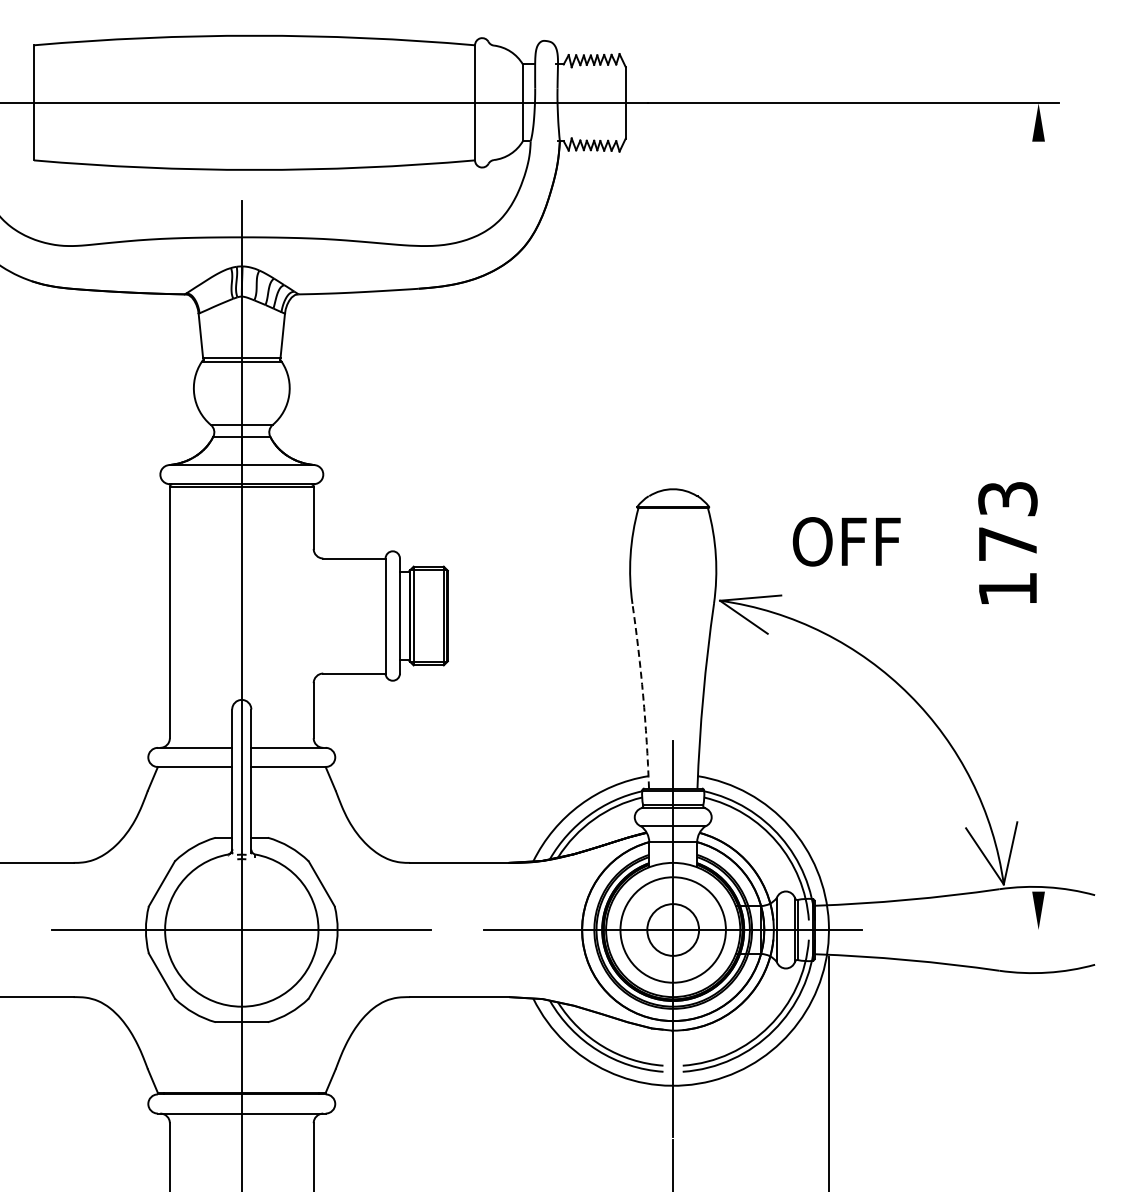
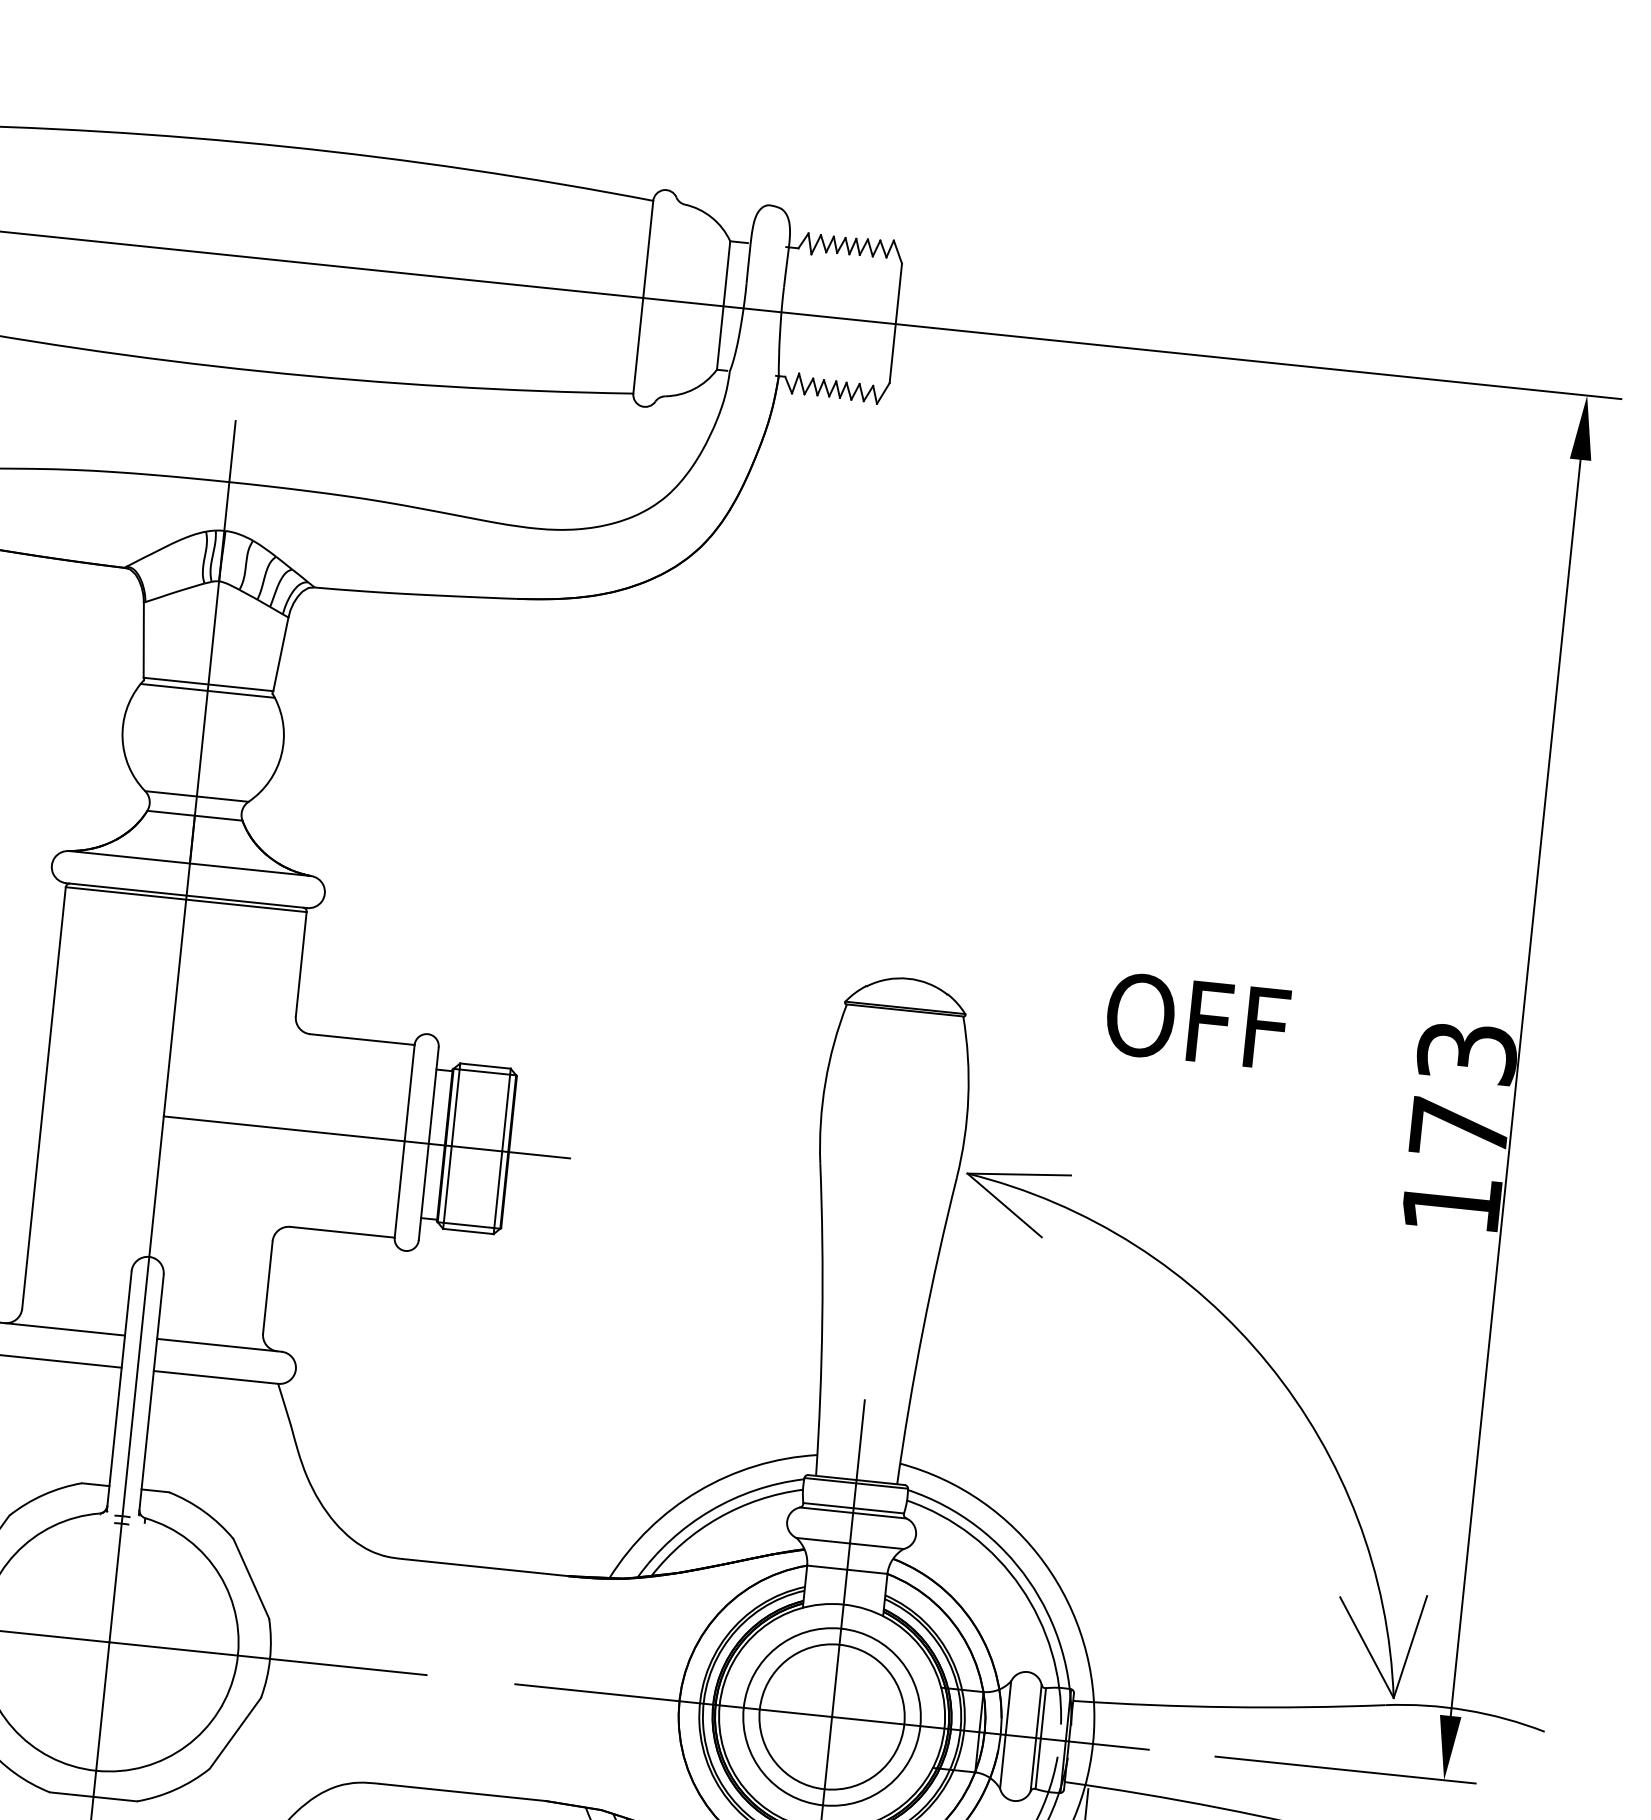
line: (1038, 504) -> (1517, 1067), added
text: (846, 541) -> (1197, 1020), moved
line: (362, 616) -> (365, 1138), added
arc: (643, 695) -> (822, 1319), dashed -> solid
circle: (673, 929) -> (832, 1716), size x1.67
line: (979, 930) -> (1345, 1770), added

